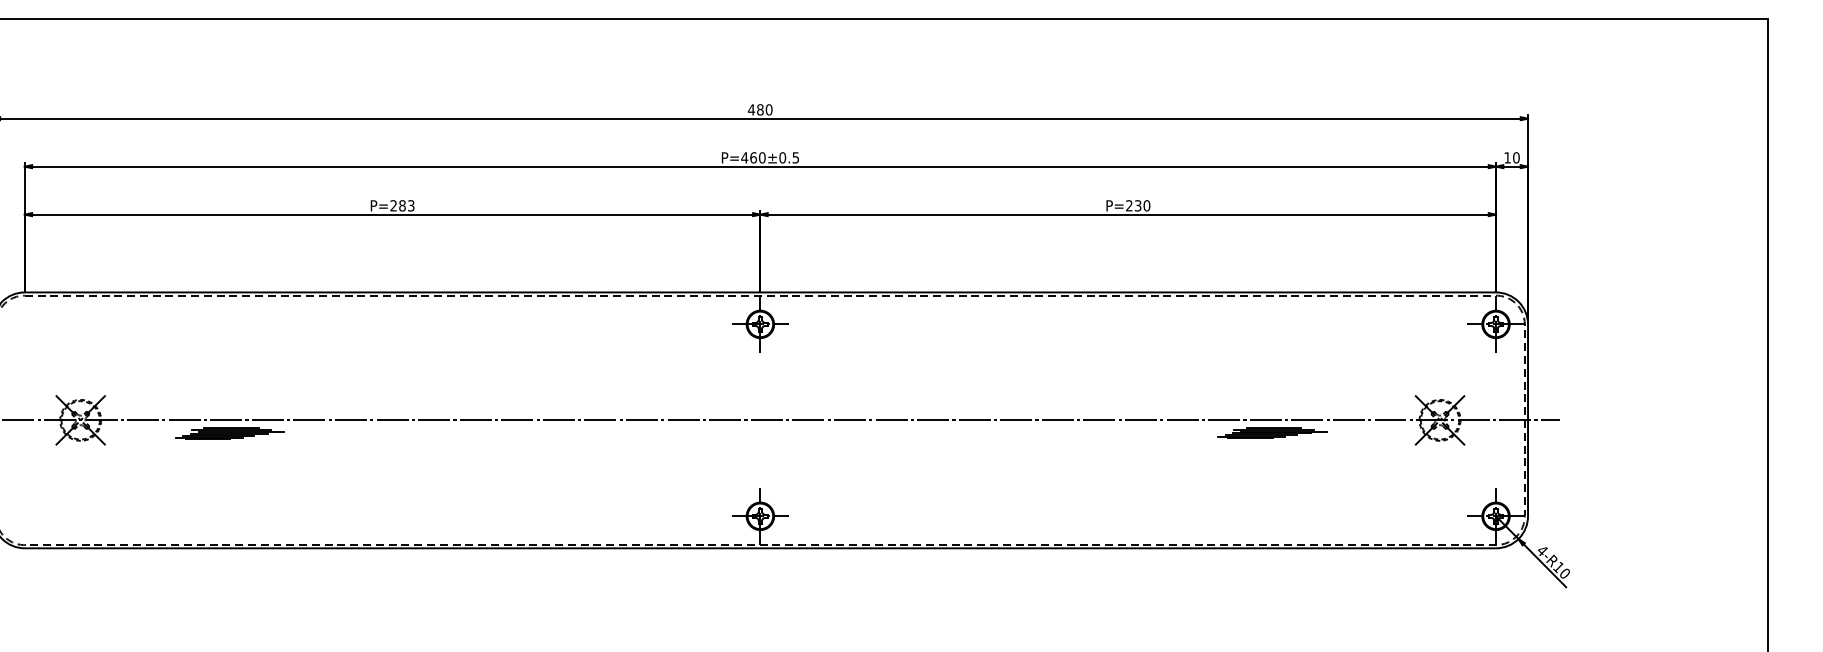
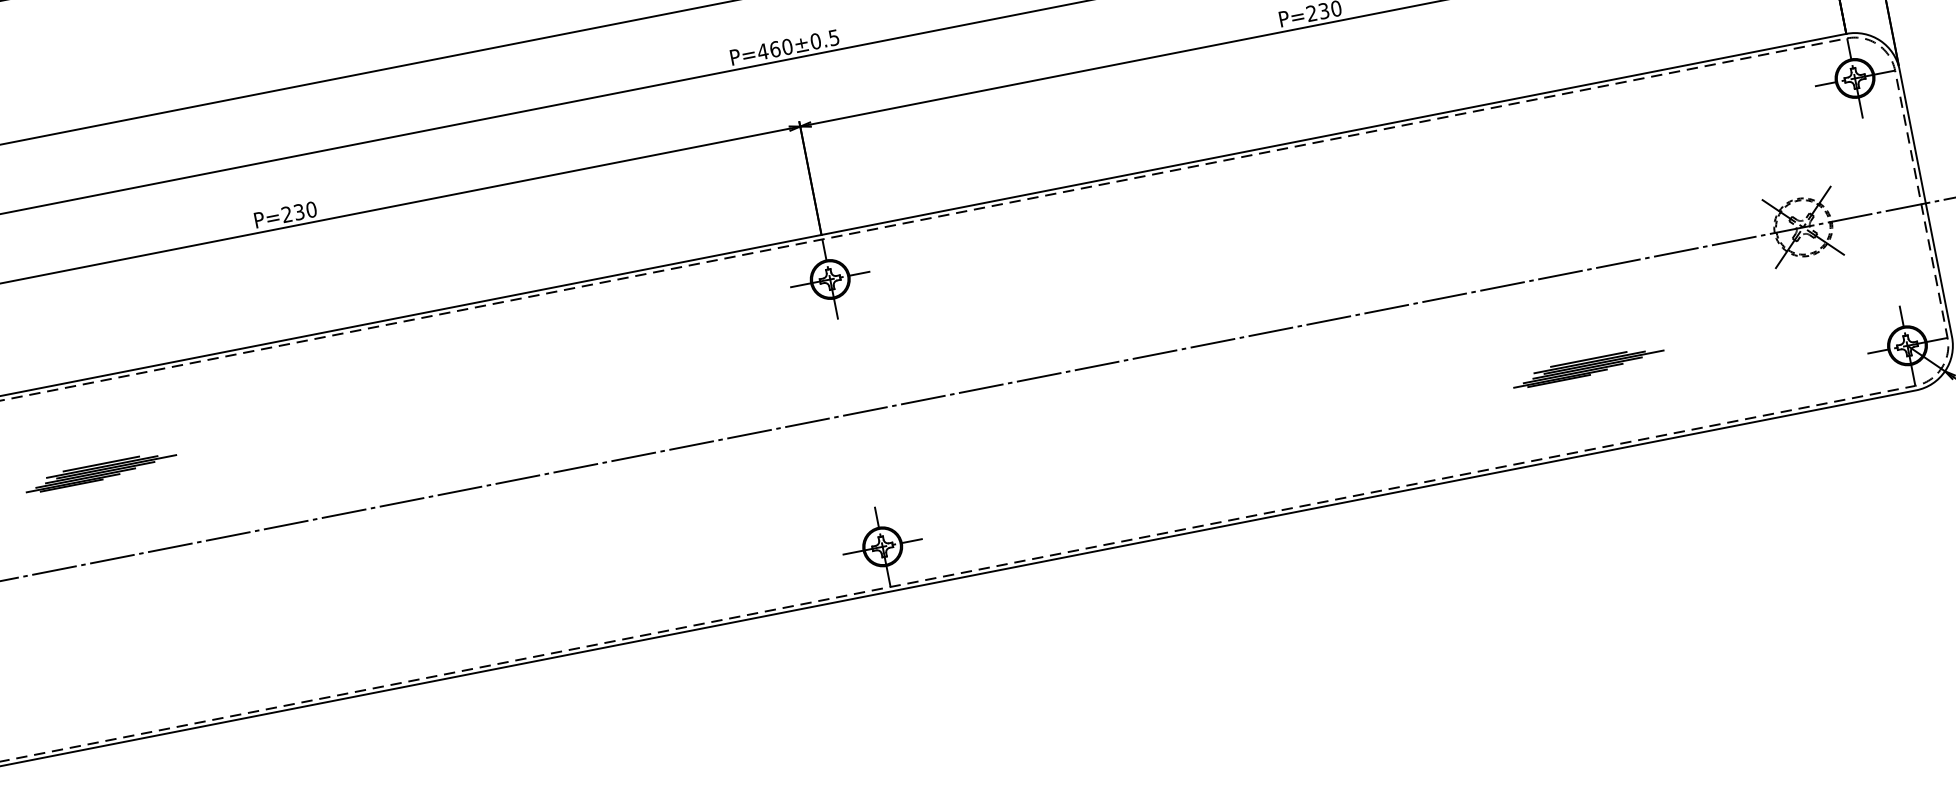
text: (406, 205) -> (304, 210), P=283 -> P=230
part: (1272, 432) -> (1588, 366), moved
part: (229, 433) -> (100, 472), moved

